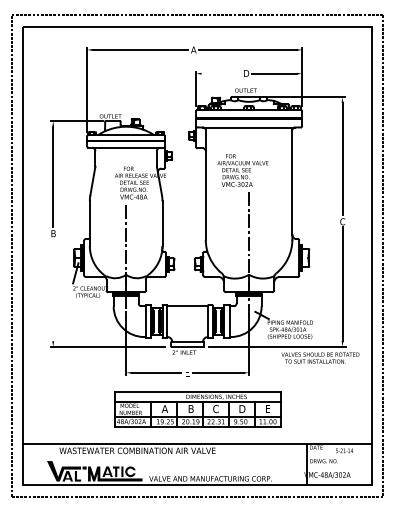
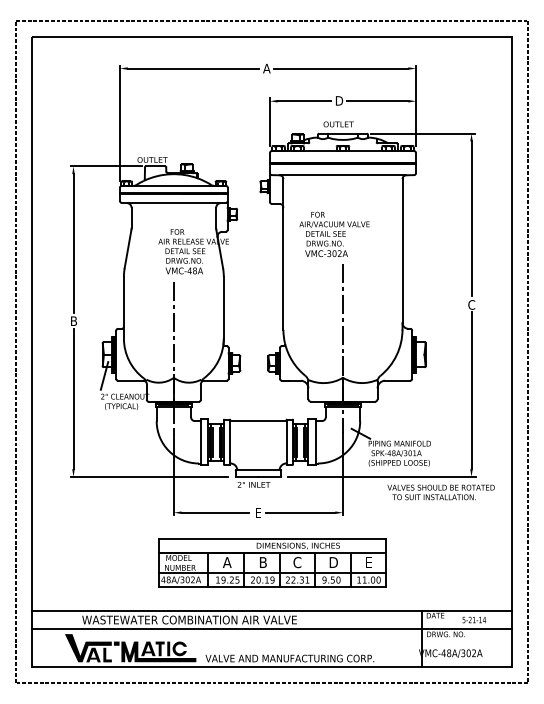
line: (221, 73) -> (304, 101), added
line: (53, 290) -> (73, 399), added
line: (197, 457) -> (271, 629), added

